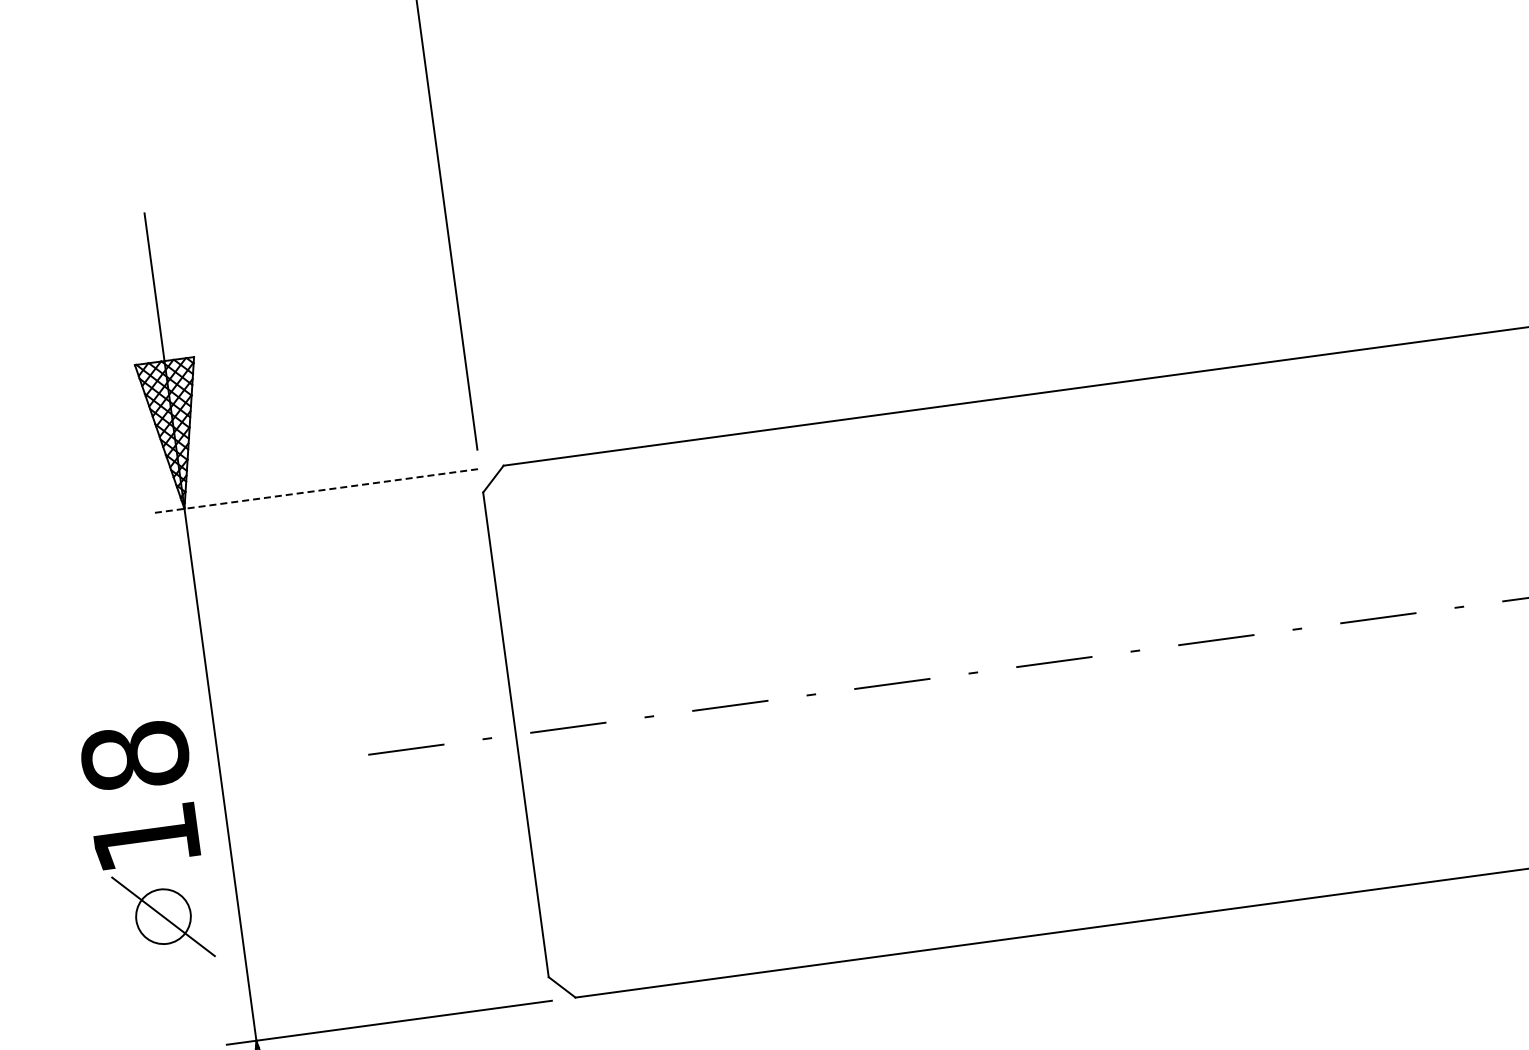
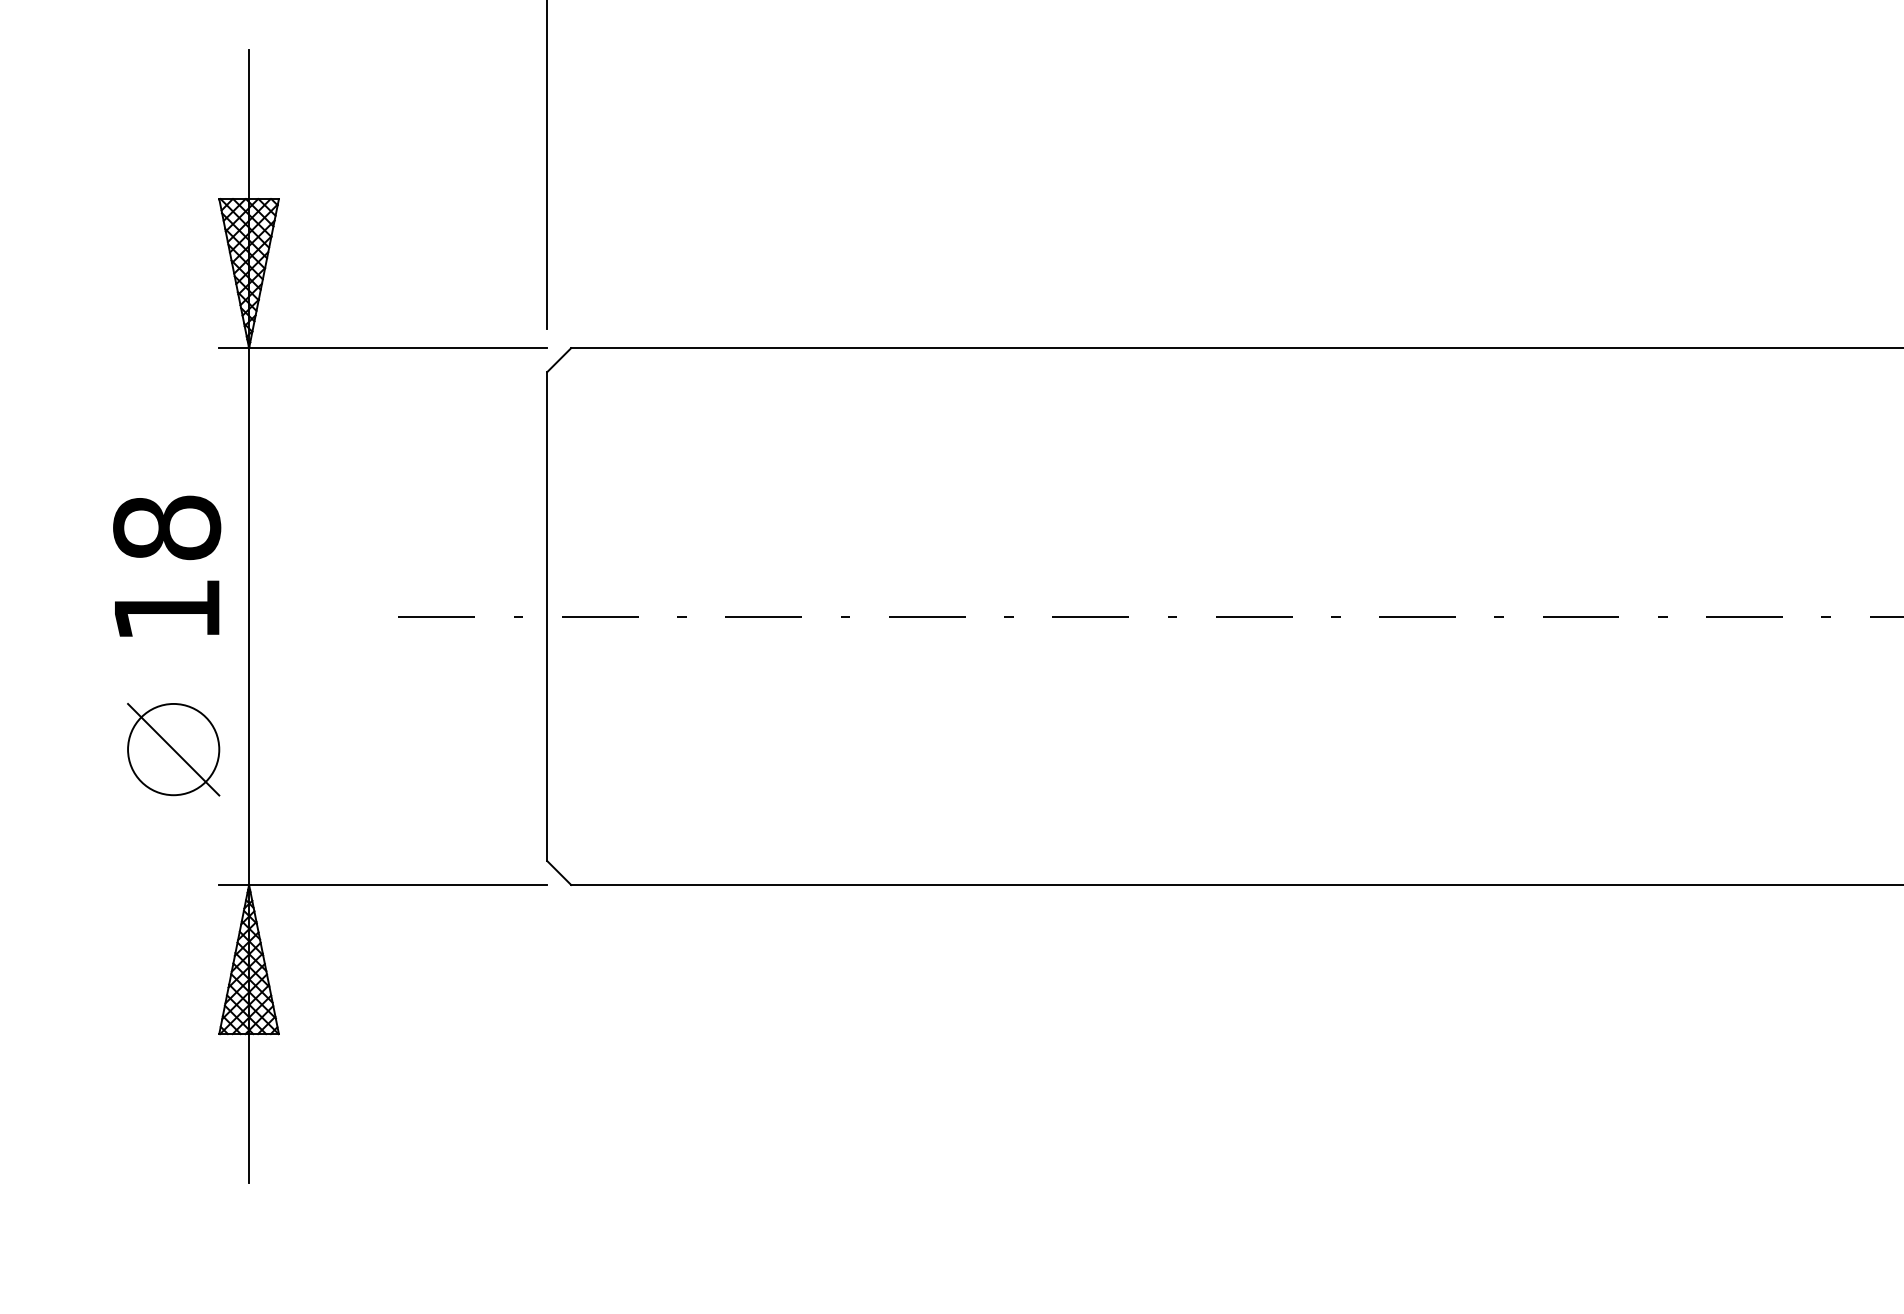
line: (317, 491) -> (383, 348), dashed -> solid
text: (140, 793) -> (167, 565), moved
circle: (163, 916) -> (173, 749), size x1.67

